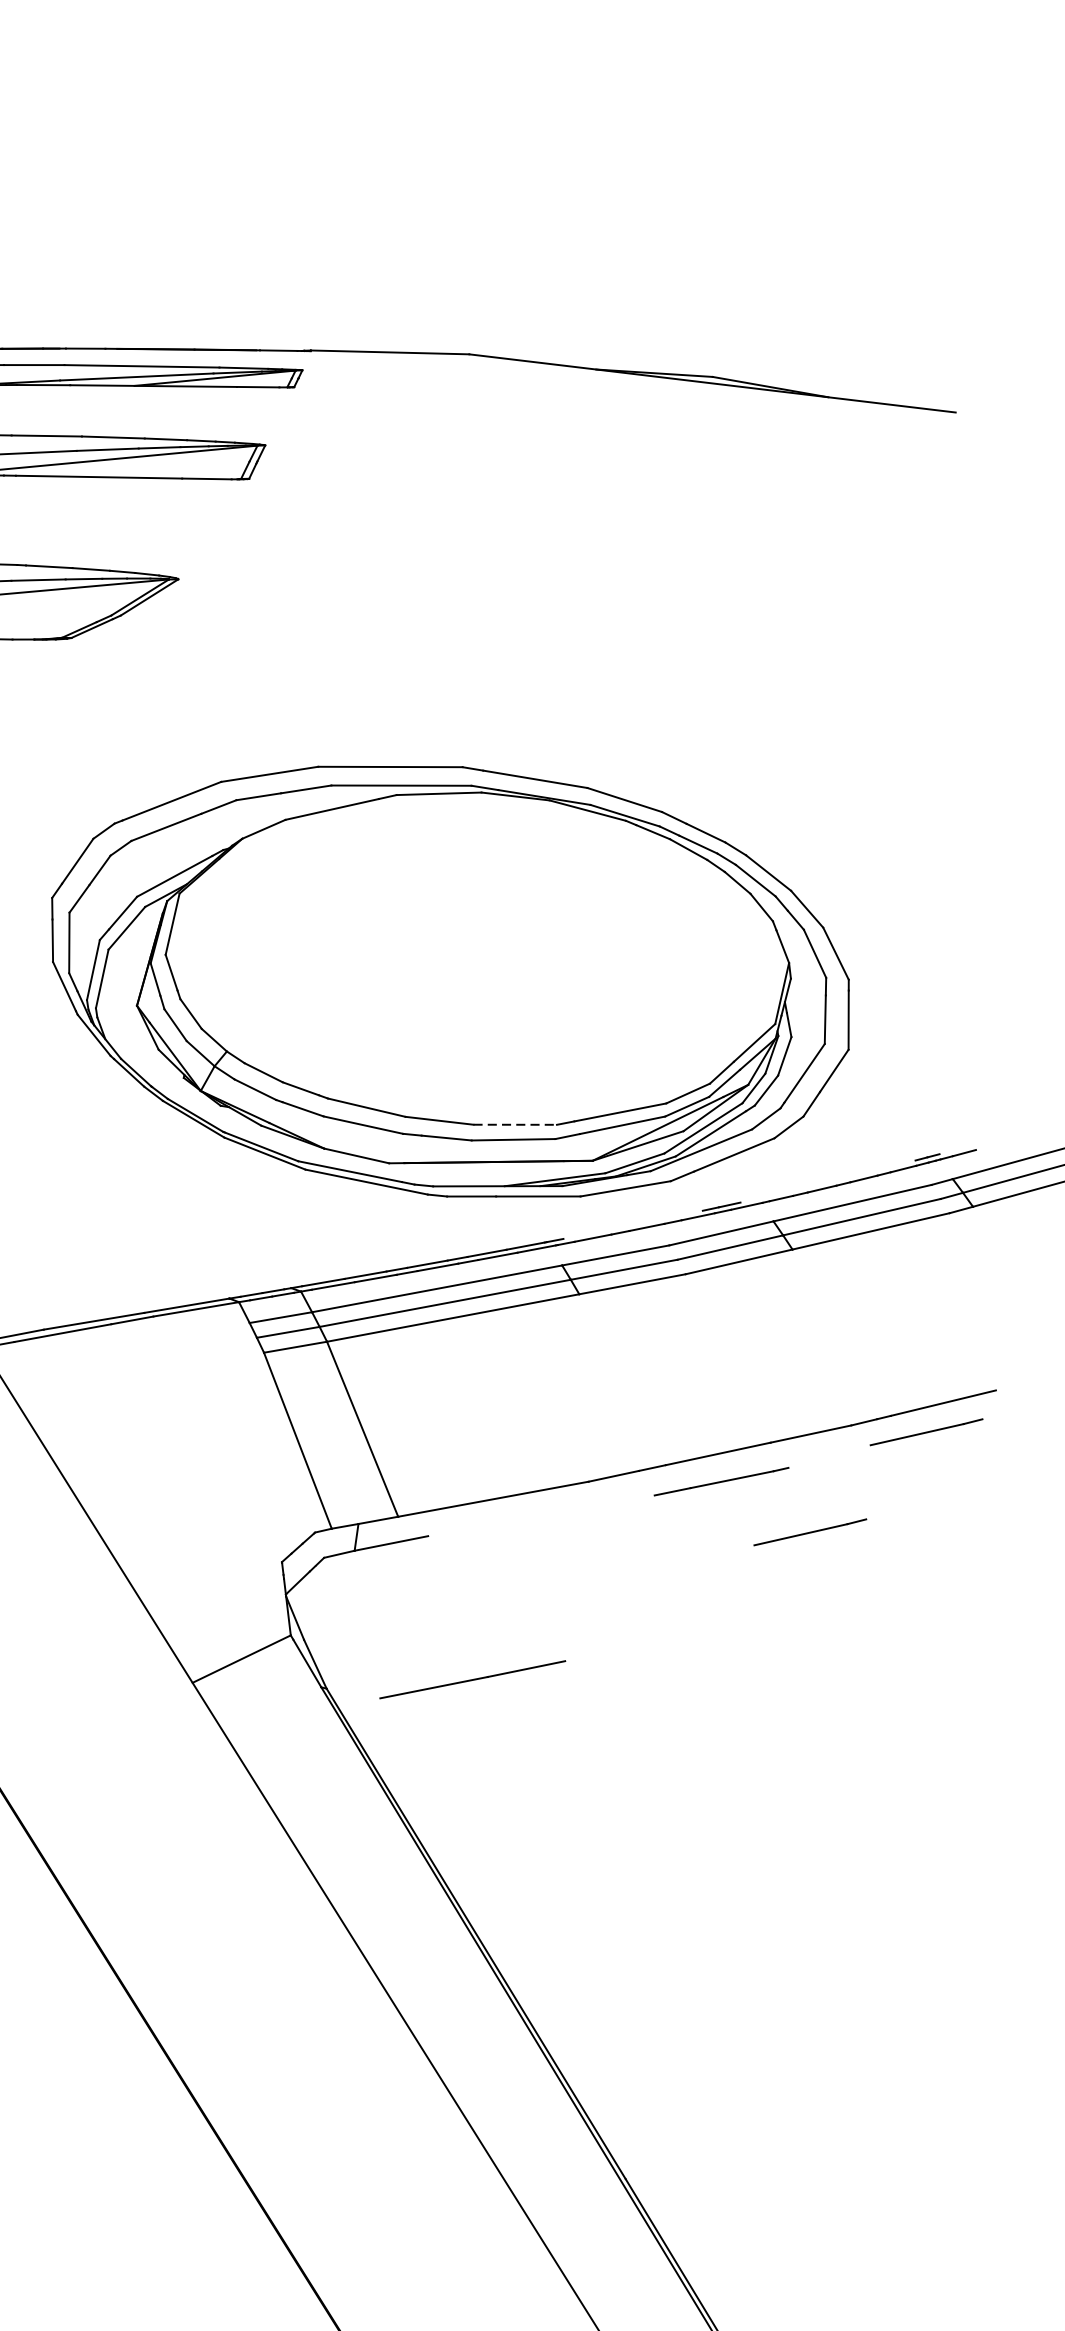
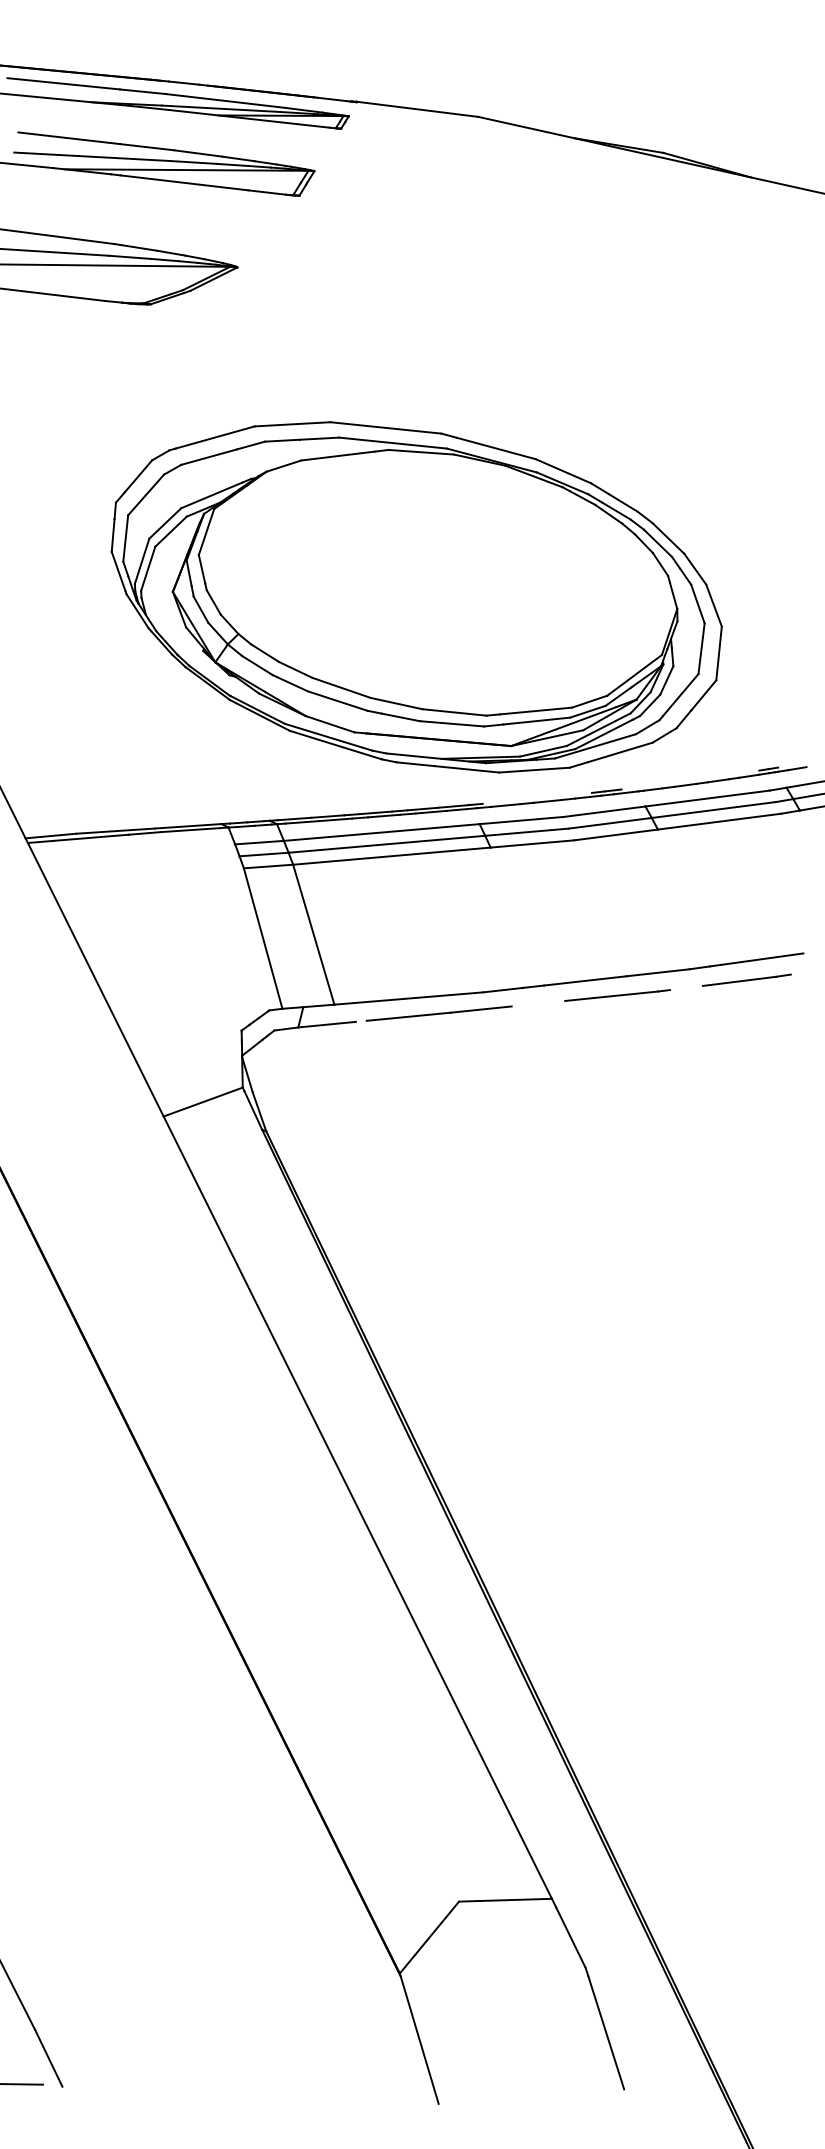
line: (515, 1124) -> (454, 712), dashed -> solid
line: (721, 1481) -> (617, 995), moved
line: (809, 1531) -> (649, 1047), removed
line: (471, 1679) -> (438, 1013), moved

